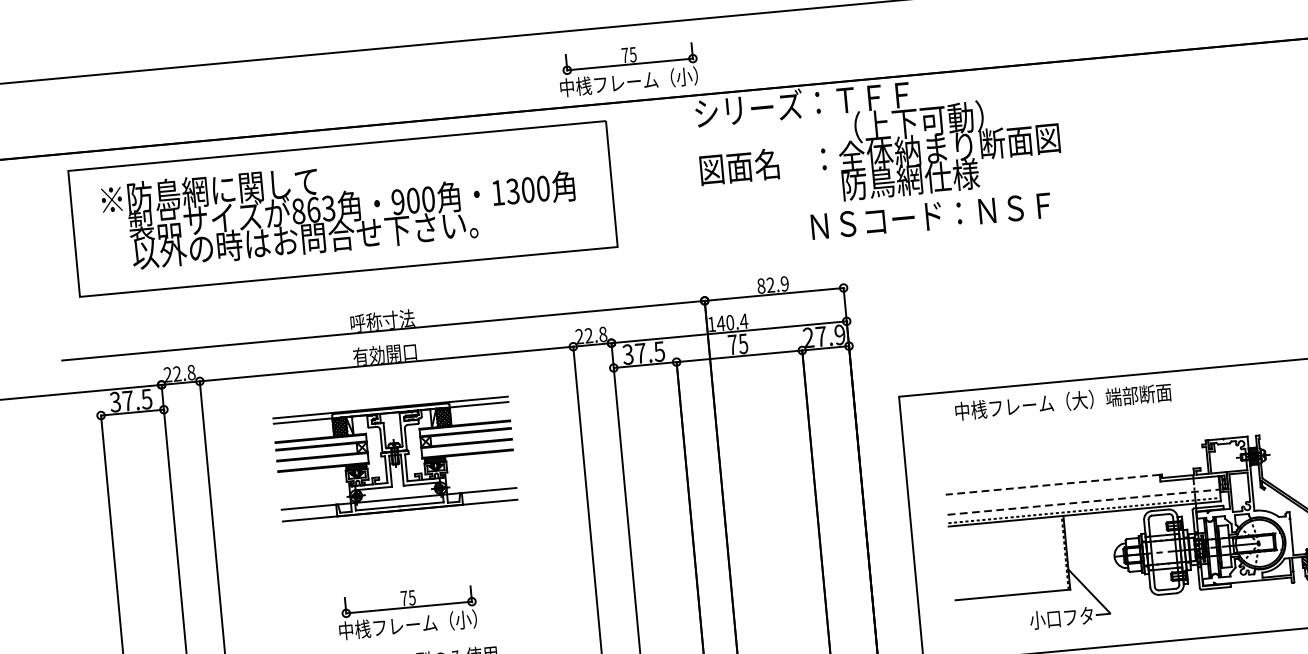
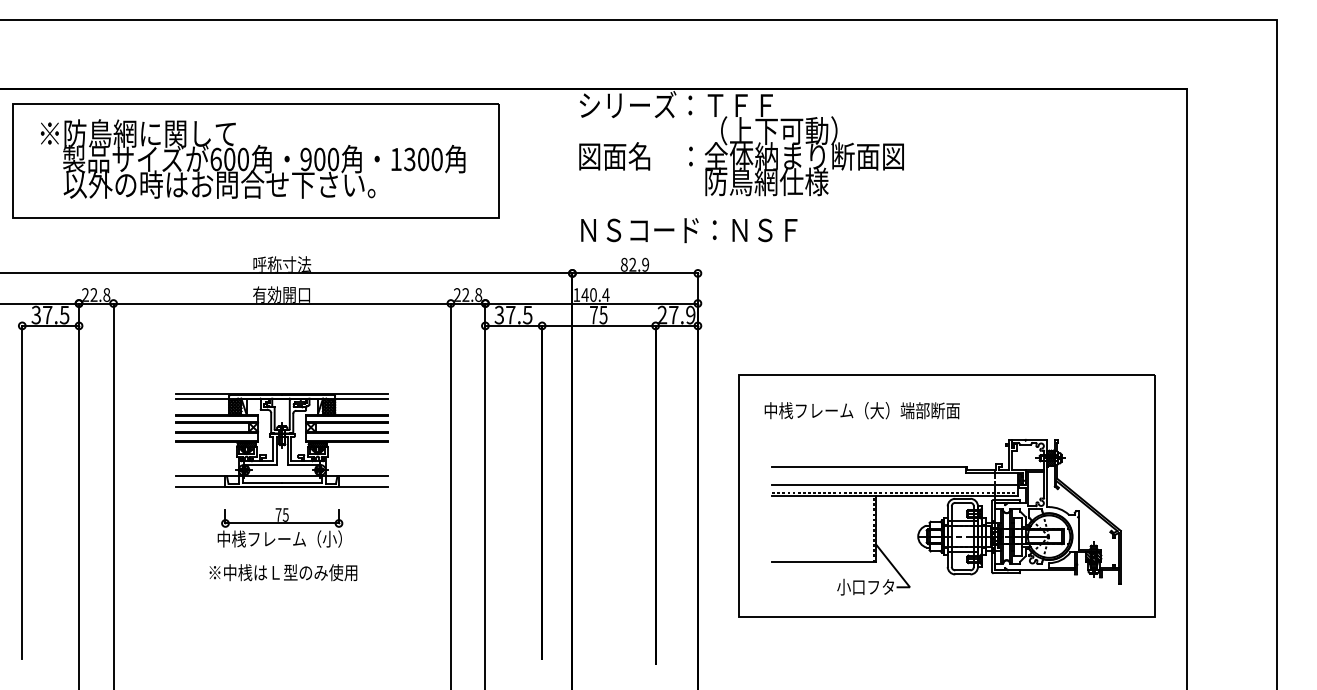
part: (628, 69) -> (523, 59), removed
text: (313, 210) -> (229, 159), 863 -> 600
text: (931, 216) -> (689, 230), moved
text: (1062, 401) -> (861, 410), moved
part: (394, 459) -> (281, 440), moved
line: (1052, 485) -> (868, 467), dashed -> solid
line: (1084, 502) -> (895, 485), dashed -> solid

